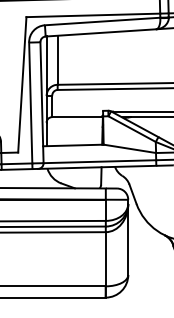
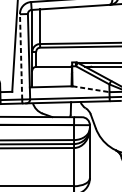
line: (30, 102) -> (20, 56), solid -> dashed
line: (130, 148) -> (91, 88), solid -> dashed

